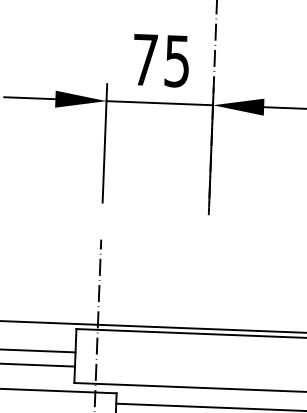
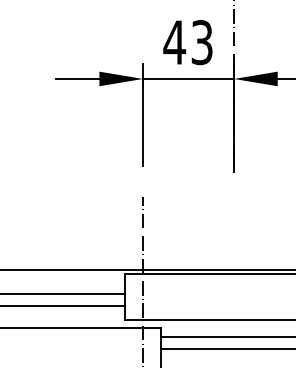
text: (160, 60) -> (187, 42), 75 -> 43

